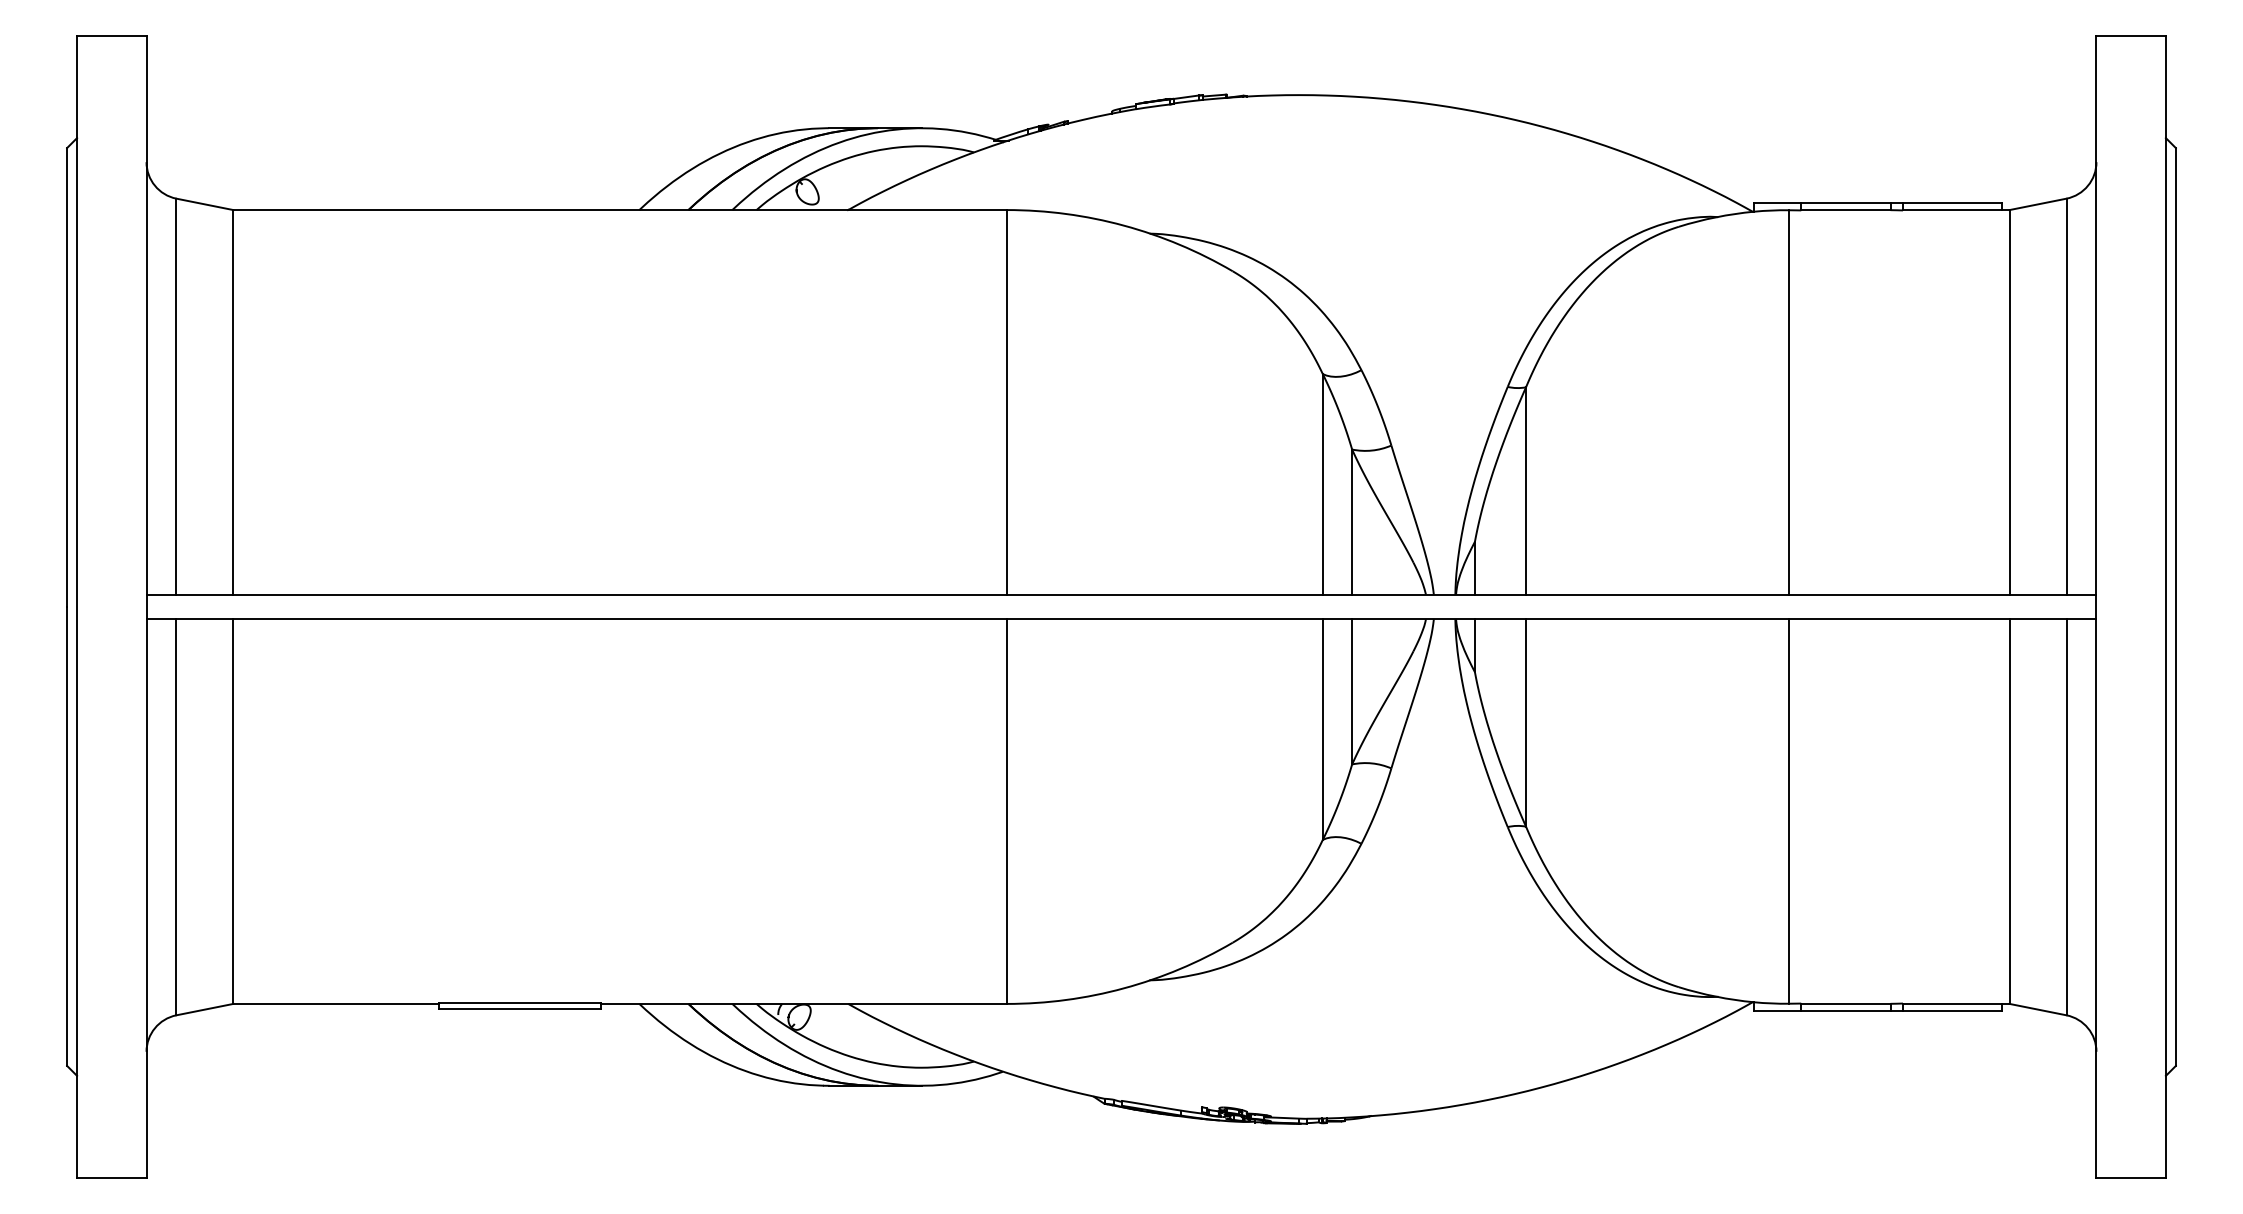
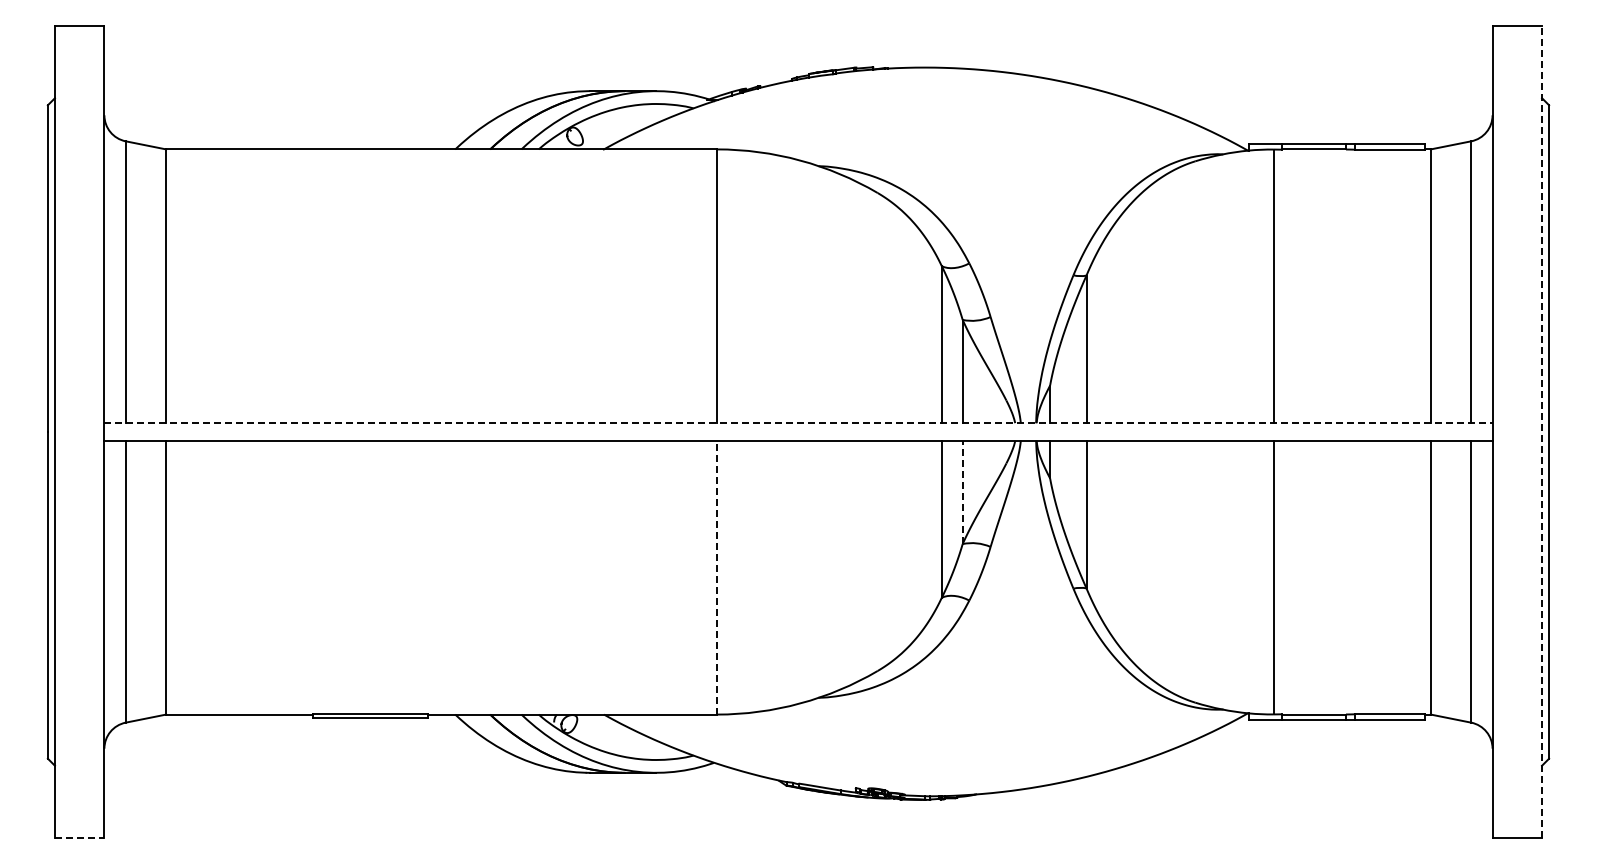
line: (1121, 595) -> (798, 423), solid -> dashed
line: (2166, 606) -> (1542, 431), solid -> dashed
line: (1351, 691) -> (962, 492), solid -> dashed
line: (1007, 811) -> (717, 577), solid -> dashed
line: (111, 1178) -> (79, 838), solid -> dashed

